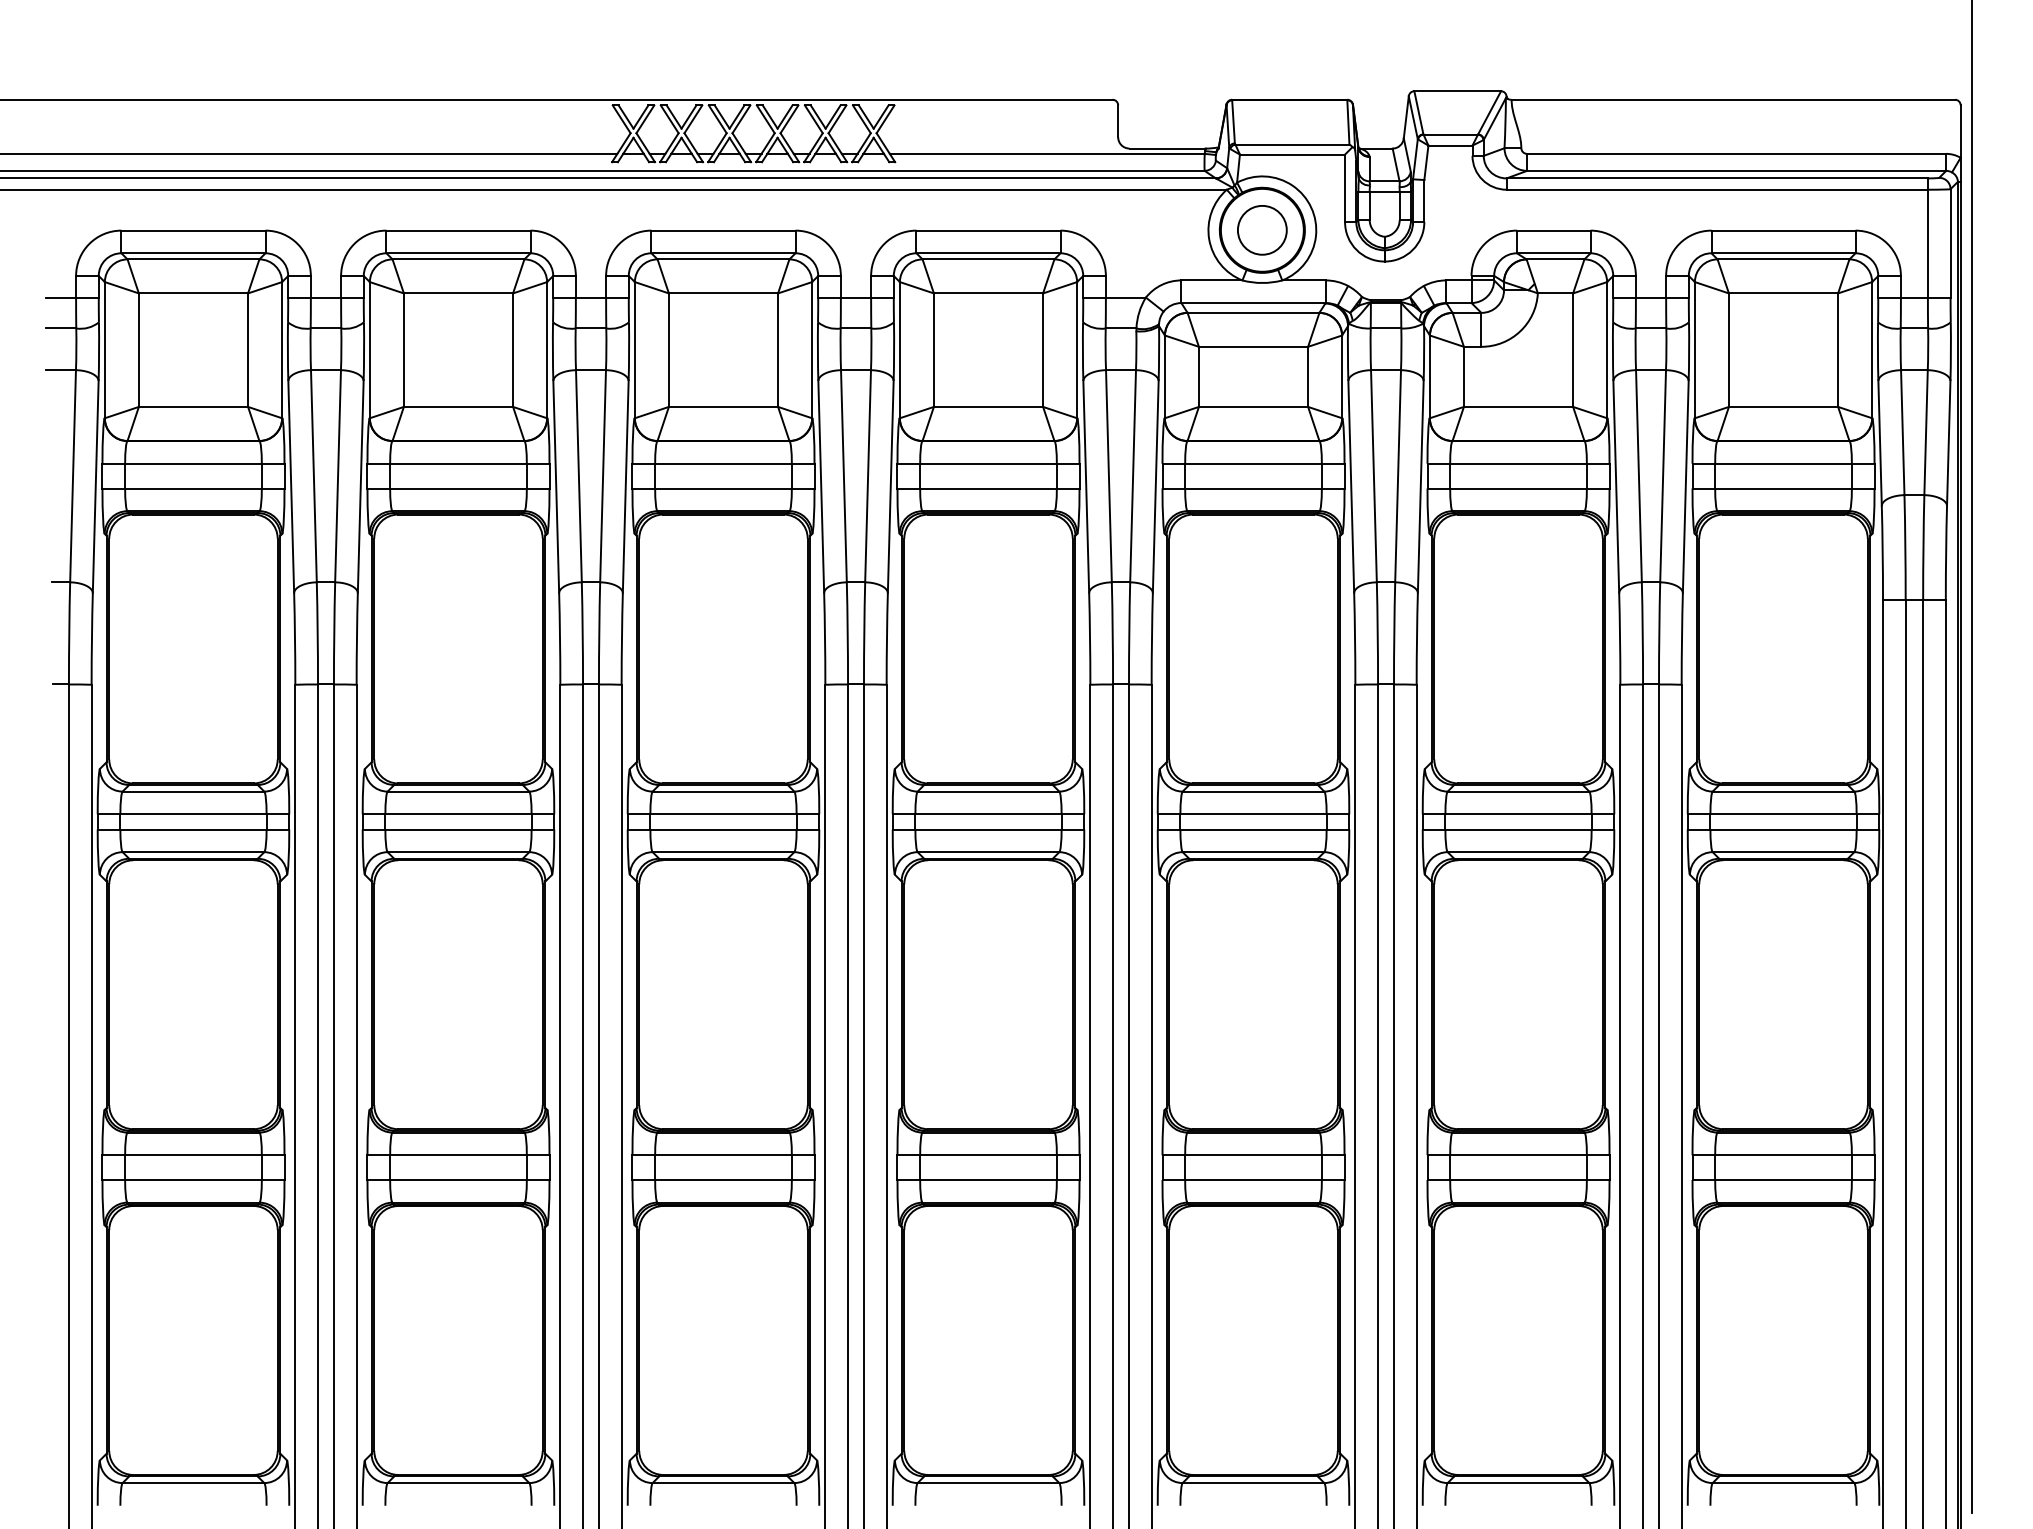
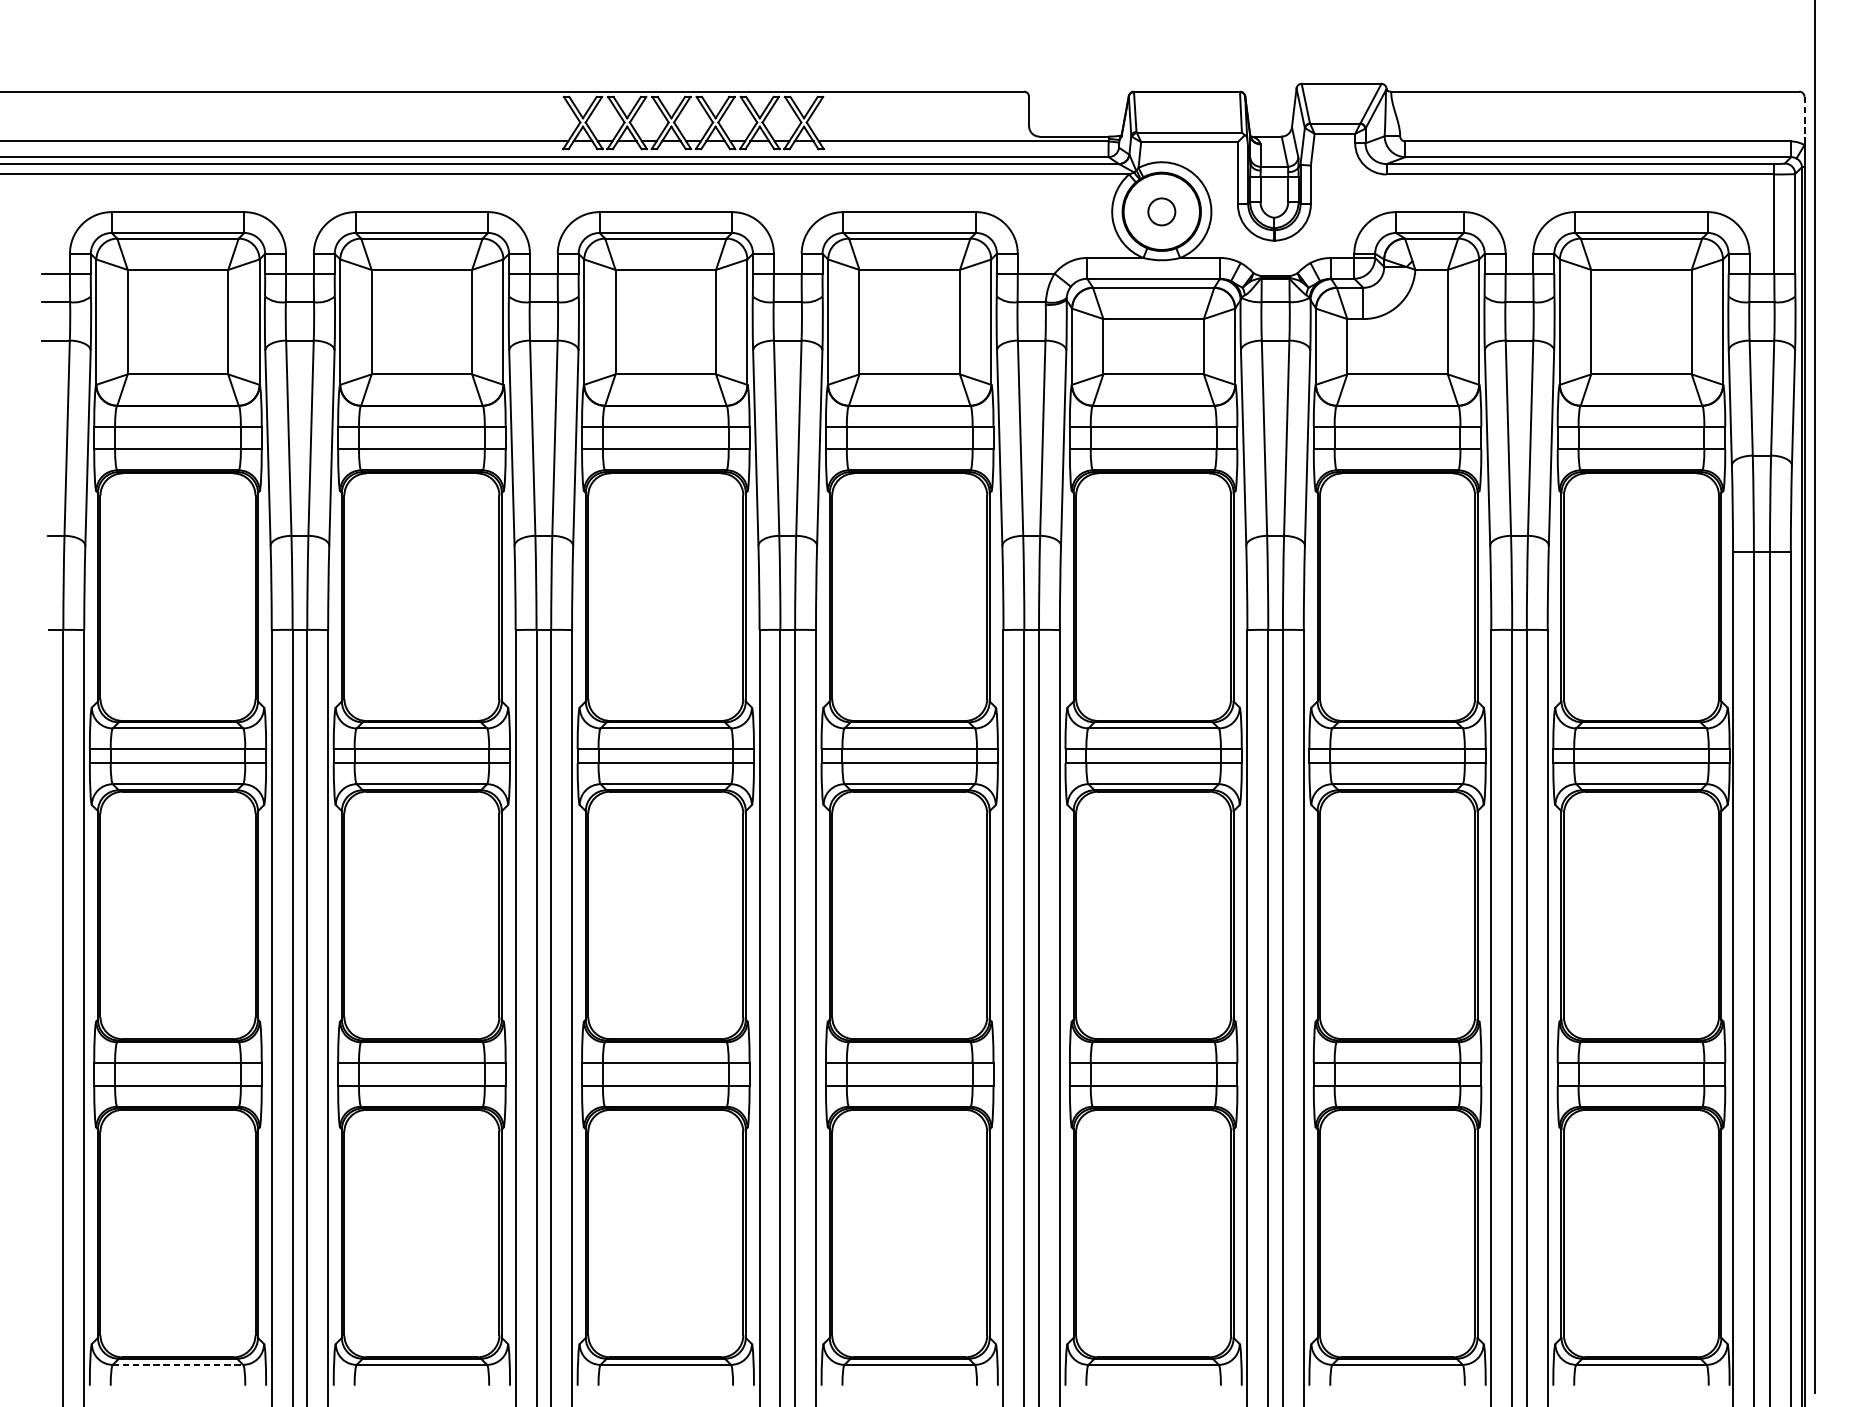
line: (1960, 132) -> (1804, 121), solid -> dashed
circle: (1262, 230) -> (1161, 212), size x0.6
line: (193, 1483) -> (178, 1365), solid -> dashed

